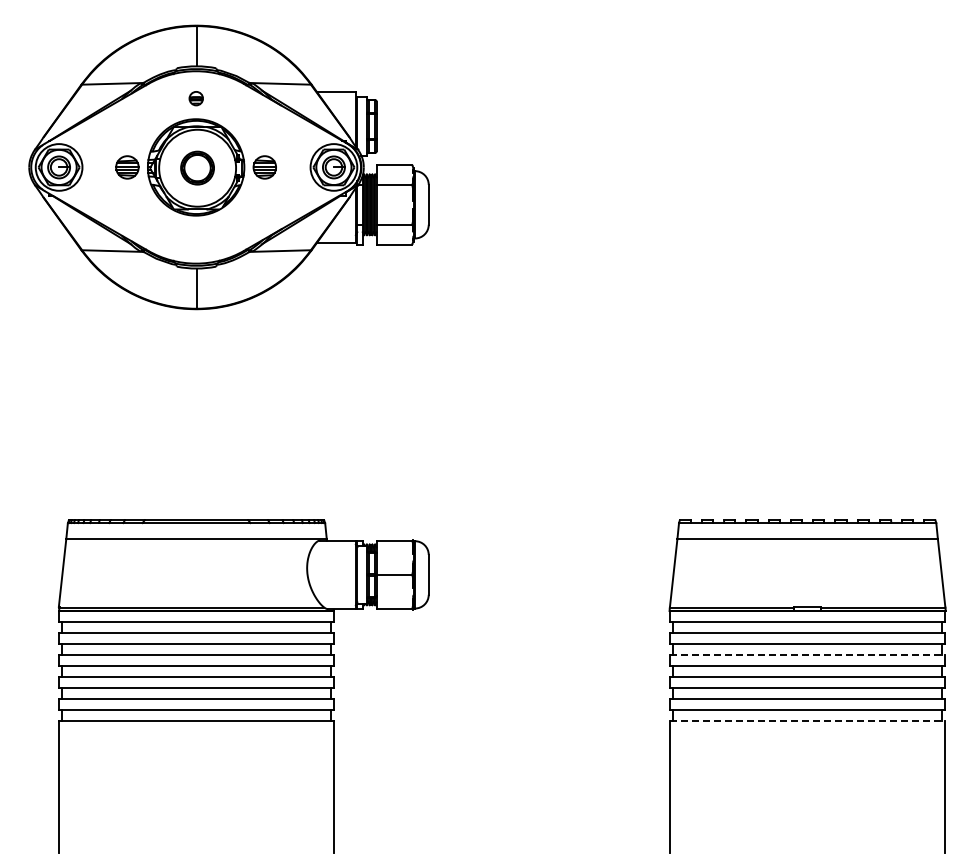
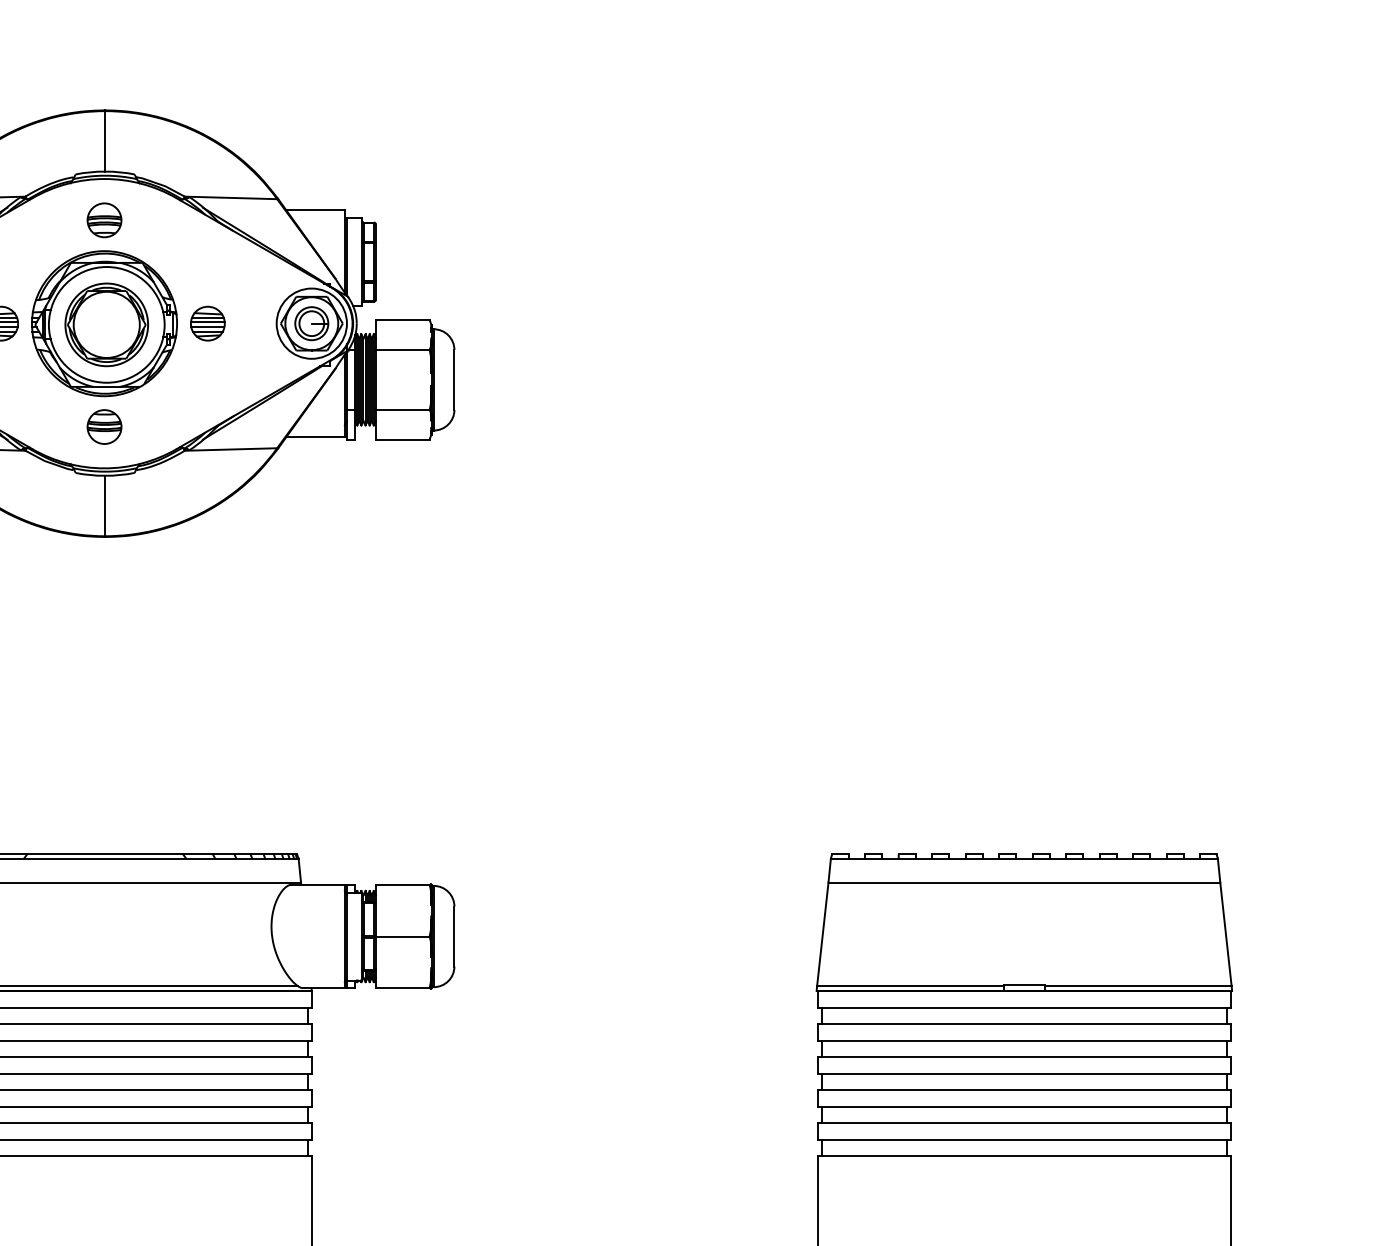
part: (196, 98) -> (105, 219), size x1.67
part: (197, 167) -> (106, 323), size x1.67
part: (196, 236) -> (105, 427), added
line: (808, 655) -> (1025, 1057), dashed -> solid
line: (808, 721) -> (1025, 1157), dashed -> solid

